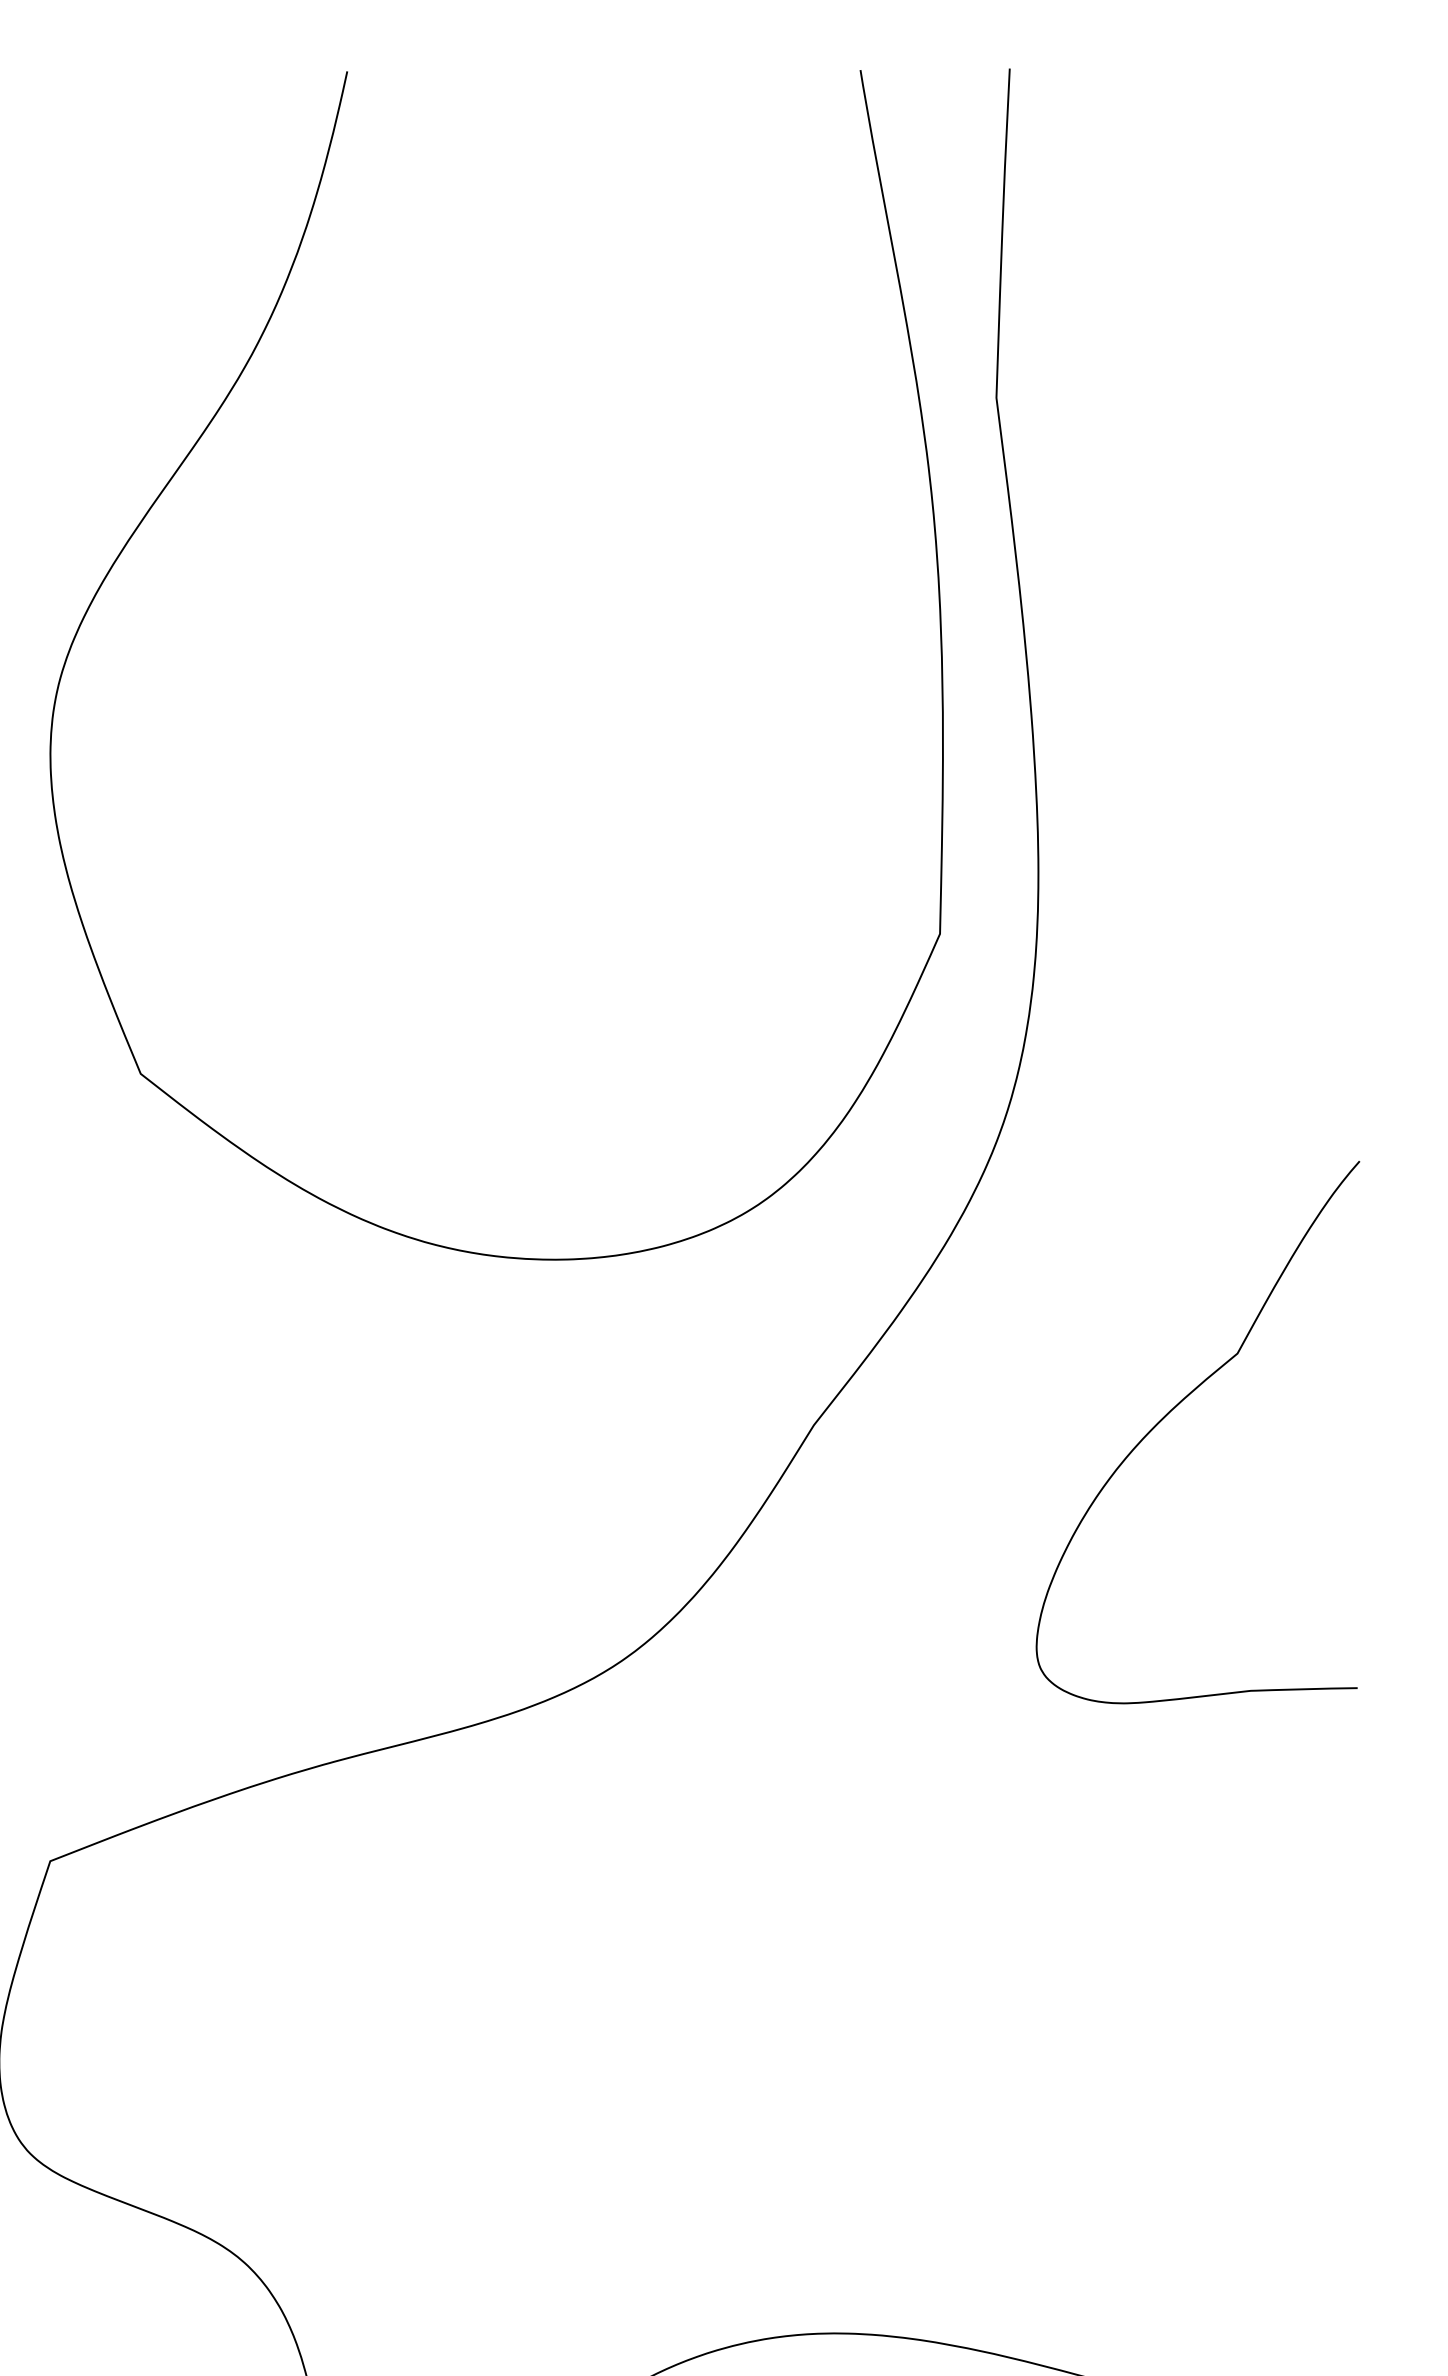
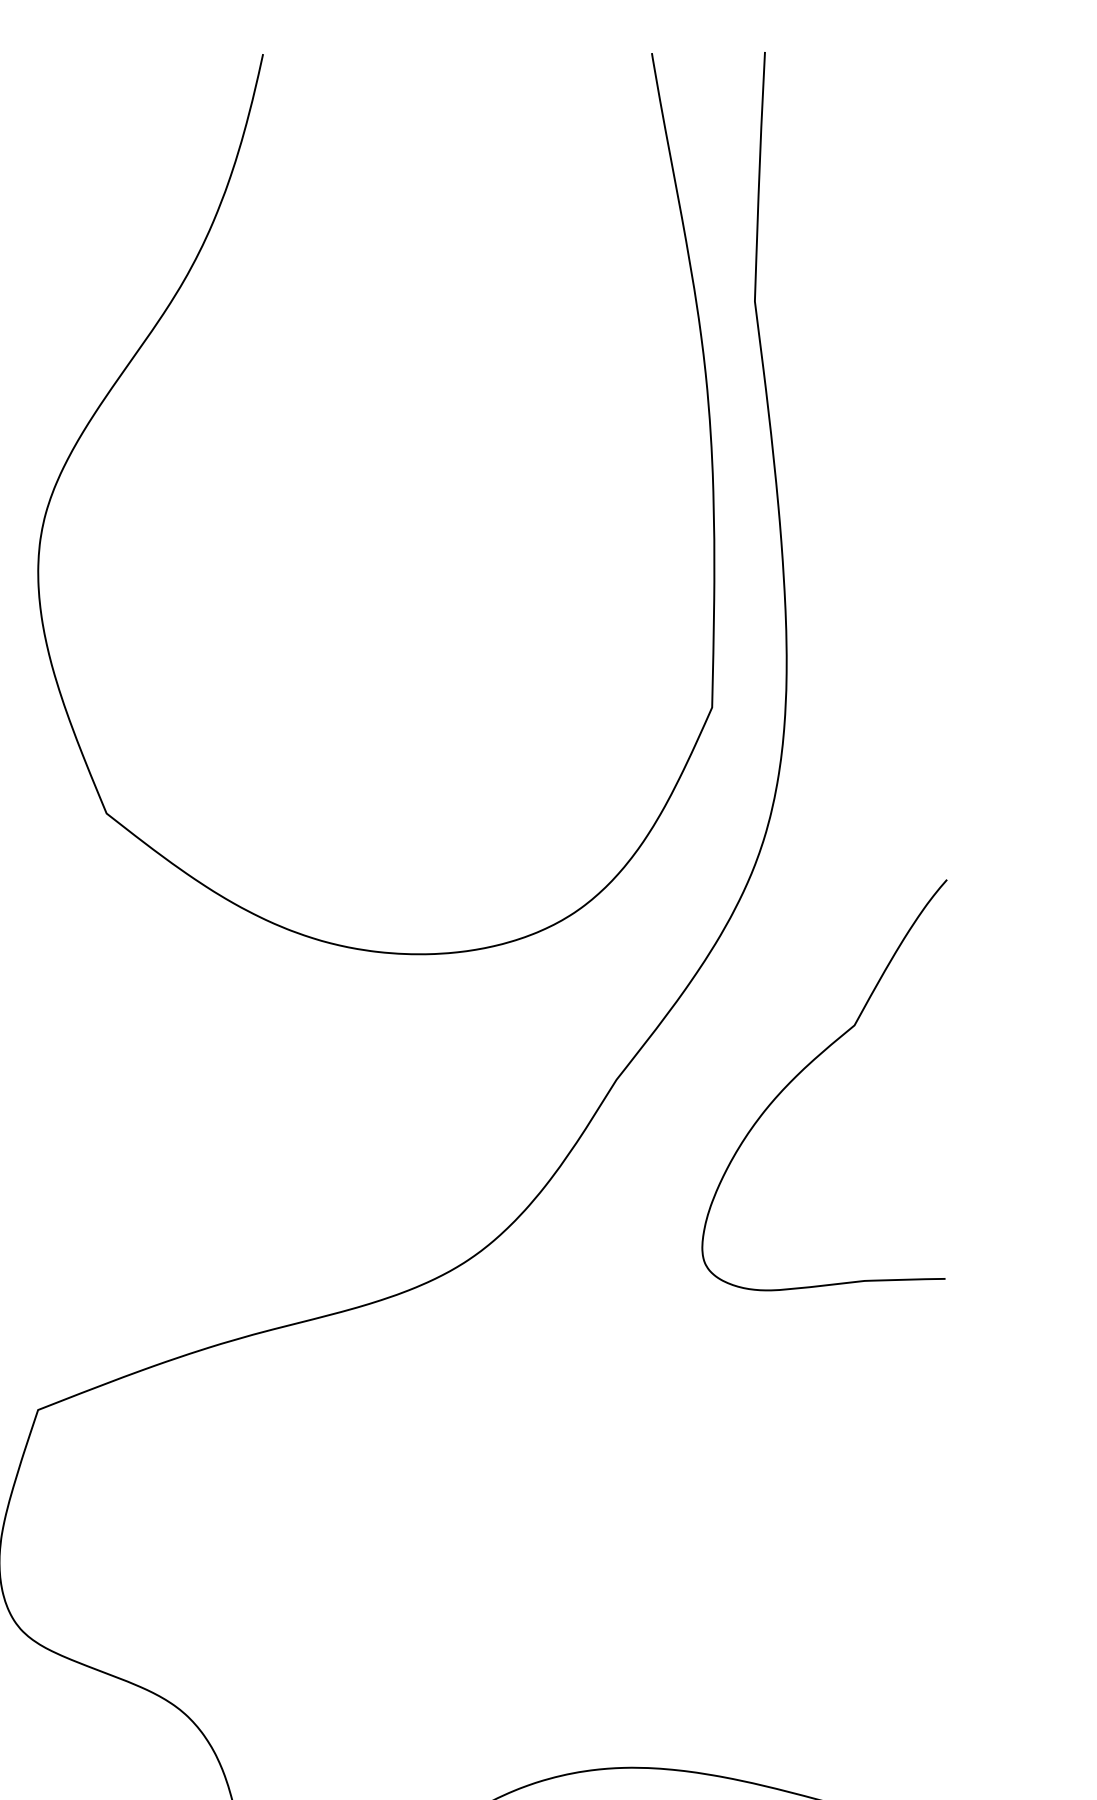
curve: (1176, 1407) -> (808, 1066), moved

